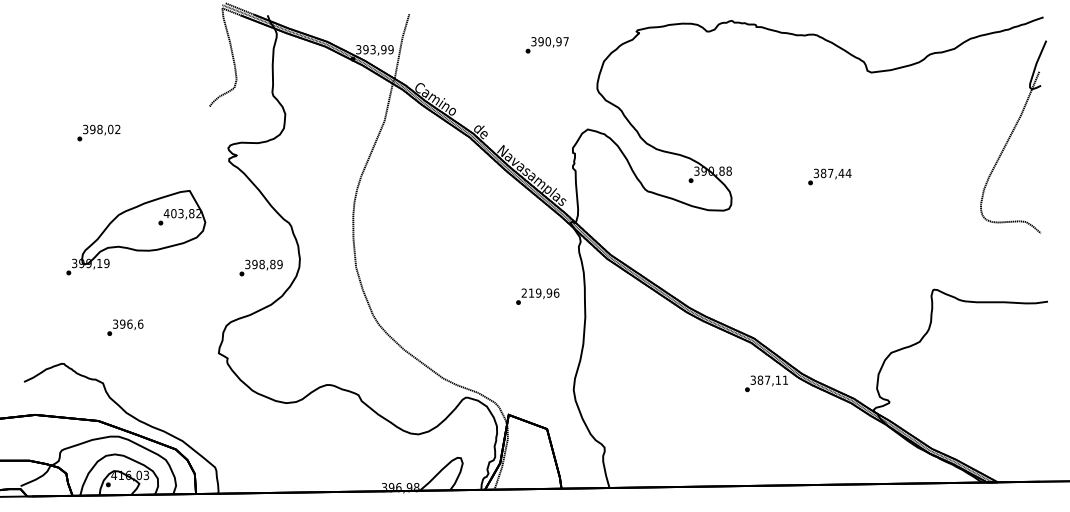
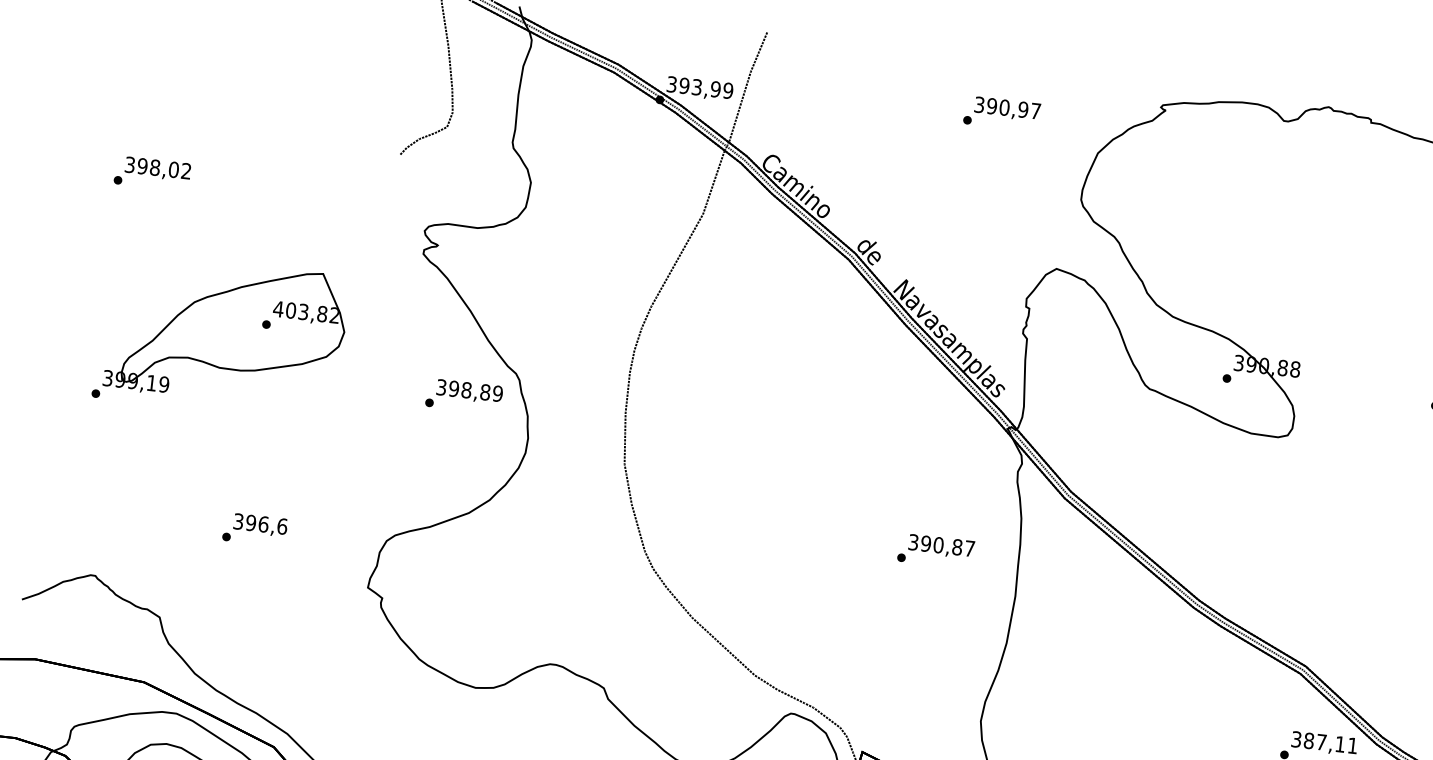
text: (98, 132) -> (151, 172), moved
part: (136, 232) -> (222, 336), moved
text: (260, 267) -> (463, 395), moved
text: (540, 292) -> (941, 544), 219,96 -> 390,87
text: (125, 327) -> (255, 529), moved

